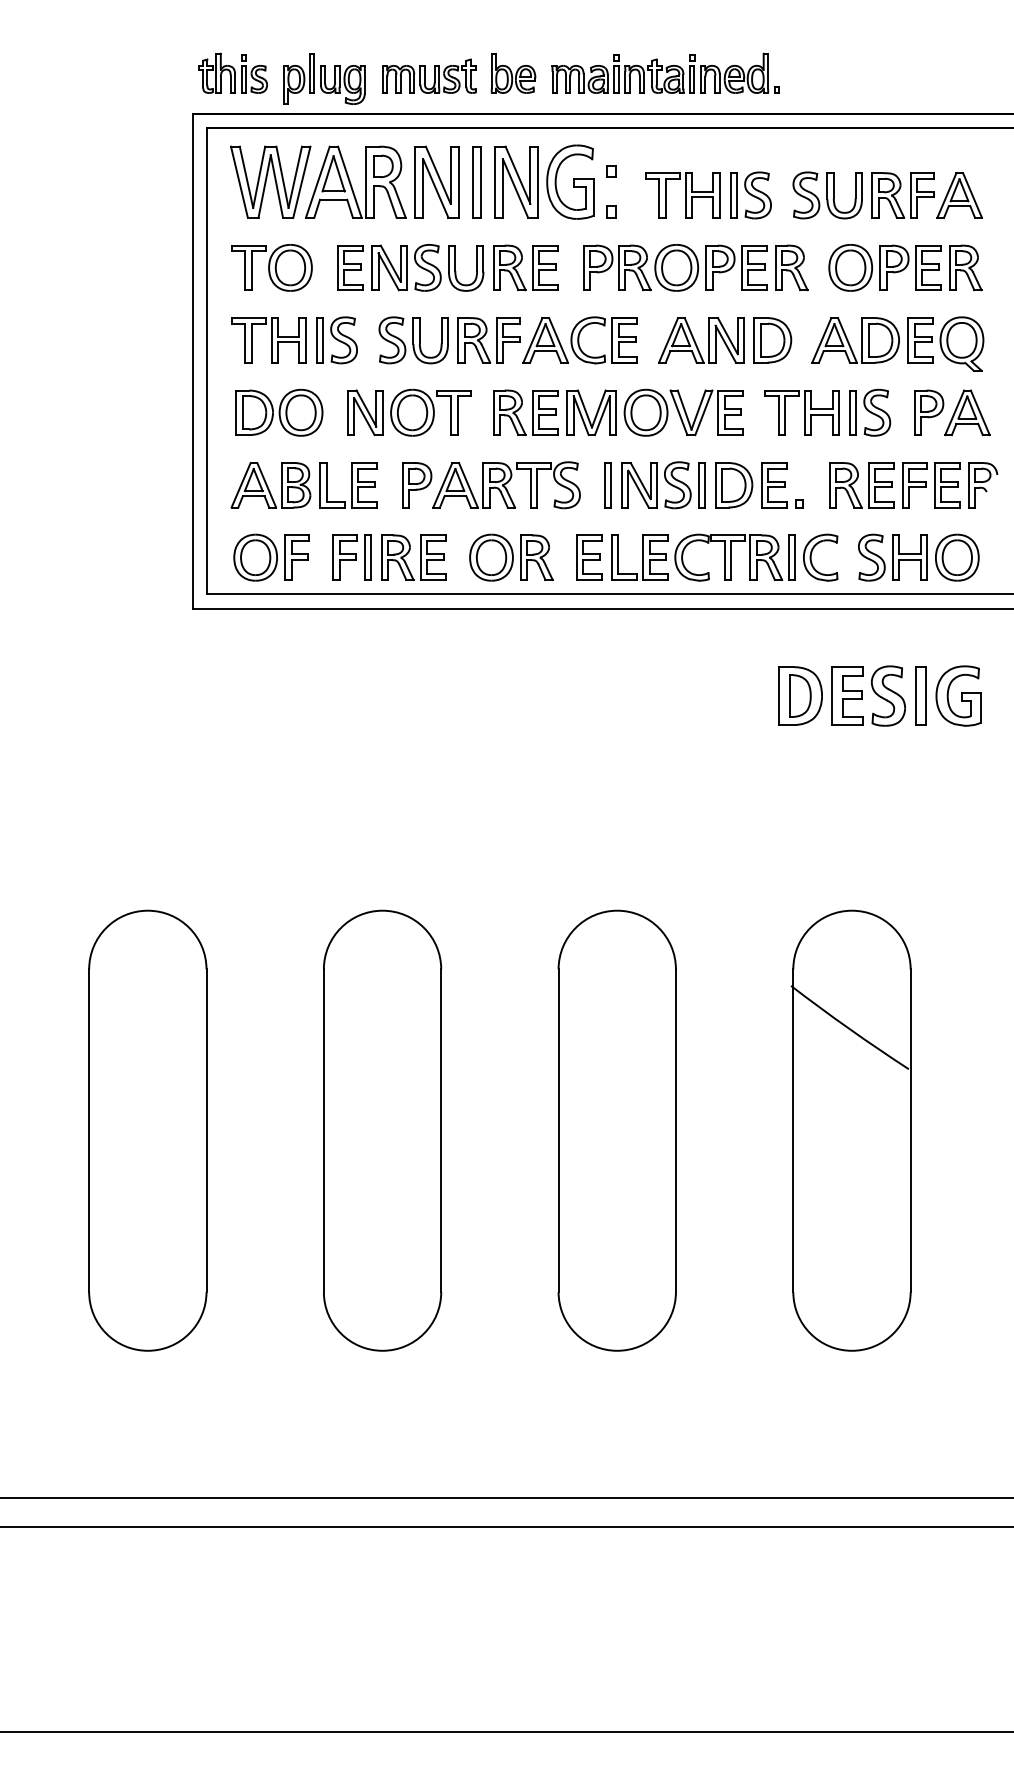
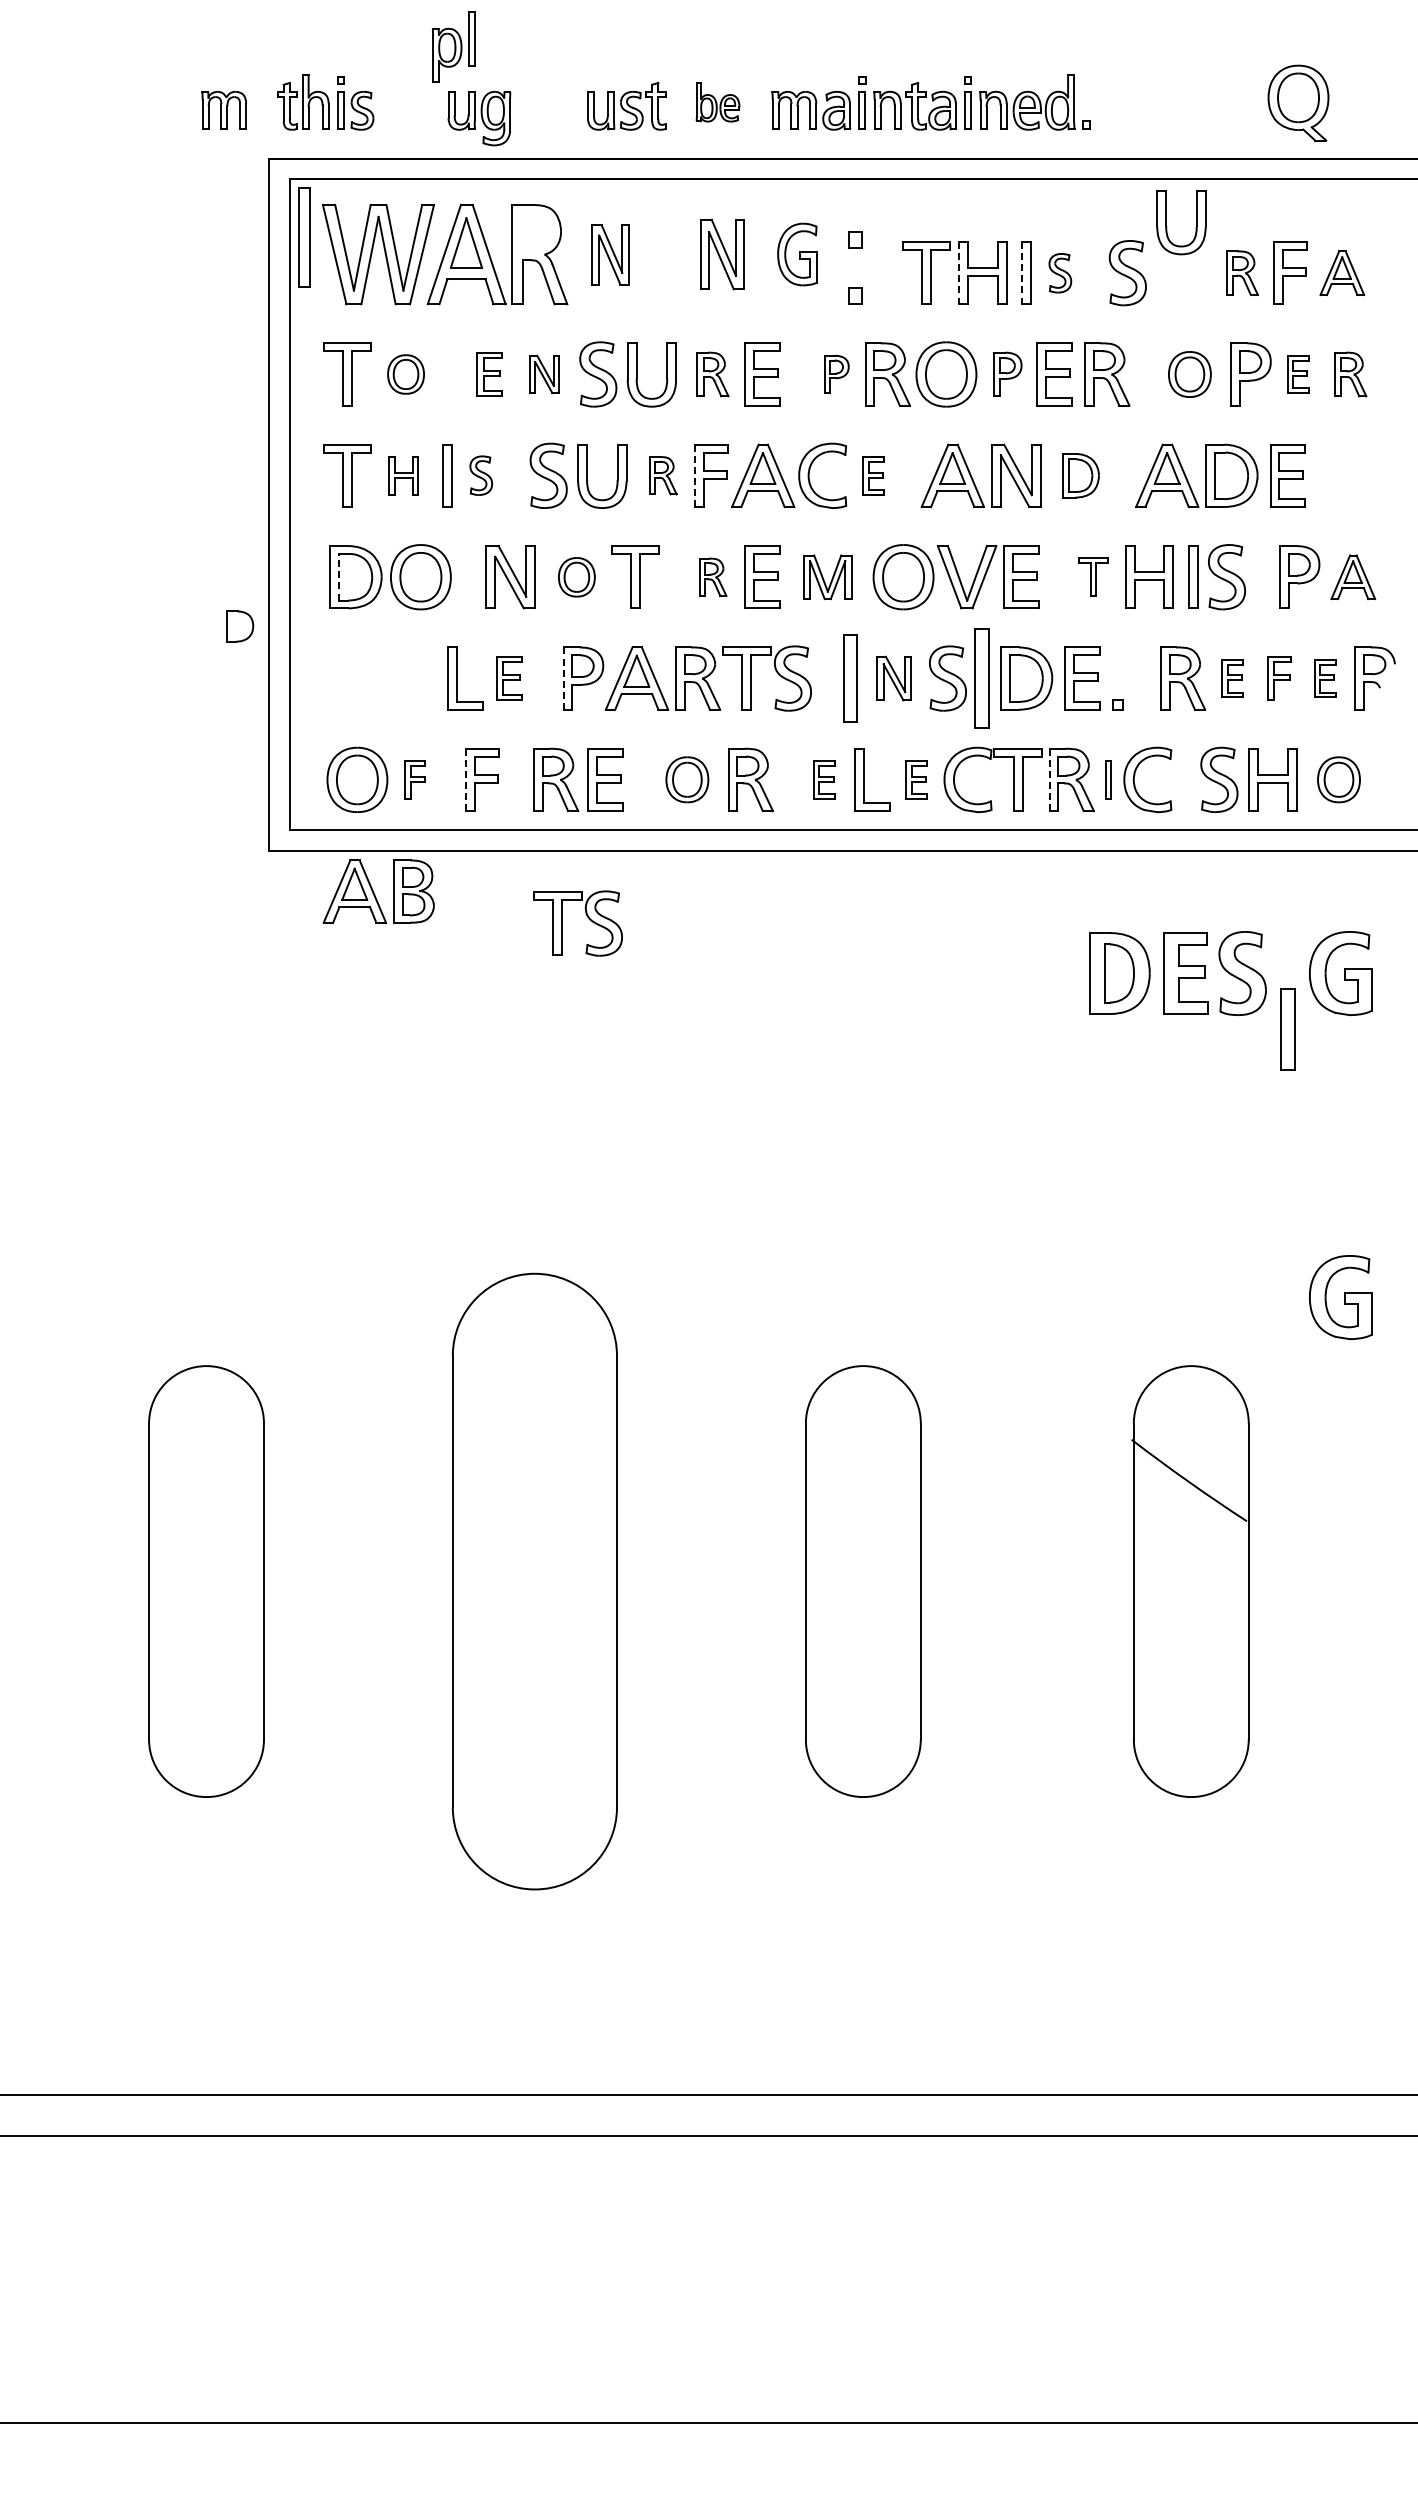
part: (513, 73) -> (717, 102), size x0.7
part: (298, 78) -> (453, 46), moved
part: (397, 79) -> (223, 110), moved
part: (383, 166) -> (240, 626), moved
part: (436, 182) -> (610, 254), size x0.6
part: (476, 182) -> (304, 237), moved
part: (516, 182) -> (722, 254), size x0.7
part: (570, 182) -> (797, 254), size x0.6
line: (685, 195) -> (958, 273), solid -> dashed
line: (730, 195) -> (1021, 273), solid -> dashed
part: (758, 195) -> (1060, 273), size x0.6
part: (888, 195) -> (1242, 273), size x0.7
part: (959, 195) -> (1342, 273), size x0.7
part: (834, 198) -> (1167, 226), moved
part: (290, 267) -> (405, 374), size x0.6
part: (350, 267) -> (489, 374), size x0.7
part: (389, 267) -> (544, 374), size x0.6
part: (509, 267) -> (712, 374), size x0.7
part: (598, 267) -> (836, 374), size x0.6
part: (720, 267) -> (1007, 374), size x0.7
part: (850, 267) -> (1189, 374), size x0.7
part: (928, 267) -> (1298, 374), size x0.6
part: (965, 267) -> (1350, 374), size x0.7
part: (288, 340) -> (403, 475), size x0.6
part: (344, 340) -> (481, 475), size x0.6
part: (474, 340) -> (663, 475), size x0.6
line: (496, 340) -> (694, 476), solid -> dashed
part: (624, 340) -> (873, 475), size x0.6
part: (772, 340) -> (1080, 475), size x0.7
part: (961, 343) -> (1298, 102), moved
line: (242, 412) -> (339, 576), solid -> dashed
part: (781, 412) -> (1093, 576), size x0.6
part: (412, 413) -> (576, 577), size x0.6
part: (510, 413) -> (713, 577), size x0.6
part: (591, 413) -> (827, 577), size x0.7
part: (967, 413) -> (1353, 577), size x0.7
part: (270, 485) -> (378, 891), moved
part: (364, 485) -> (509, 678), size x0.7
line: (402, 485) -> (563, 679), solid -> dashed
part: (608, 485) -> (850, 678), size x1.4
part: (639, 485) -> (894, 678), size x0.7
part: (701, 485) -> (981, 678), size x1.6
part: (881, 485) -> (1232, 678), size x0.6
part: (914, 485) -> (1279, 678), size x0.7
part: (947, 485) -> (1325, 678), size x0.6
part: (297, 557) -> (415, 779), size x0.6
part: (367, 557) -> (514, 779), removed
part: (491, 557) -> (687, 779), size x0.7
part: (589, 557) -> (824, 779), size x0.6
part: (655, 557) -> (916, 779), size x0.6
part: (792, 557) -> (1108, 779), size x0.6
part: (956, 557) -> (1338, 779), size x0.7
line: (333, 558) -> (466, 780), solid -> dashed
line: (750, 558) -> (1049, 780), solid -> dashed
part: (419, 655) -> (586, 916), added
part: (920, 696) -> (1287, 1029), moved
part: (958, 927) -> (1340, 1297), added
part: (147, 1130) -> (206, 1581), size x0.7
part: (617, 1130) -> (863, 1581), size x0.7
part: (851, 1130) -> (1190, 1581), size x0.7

